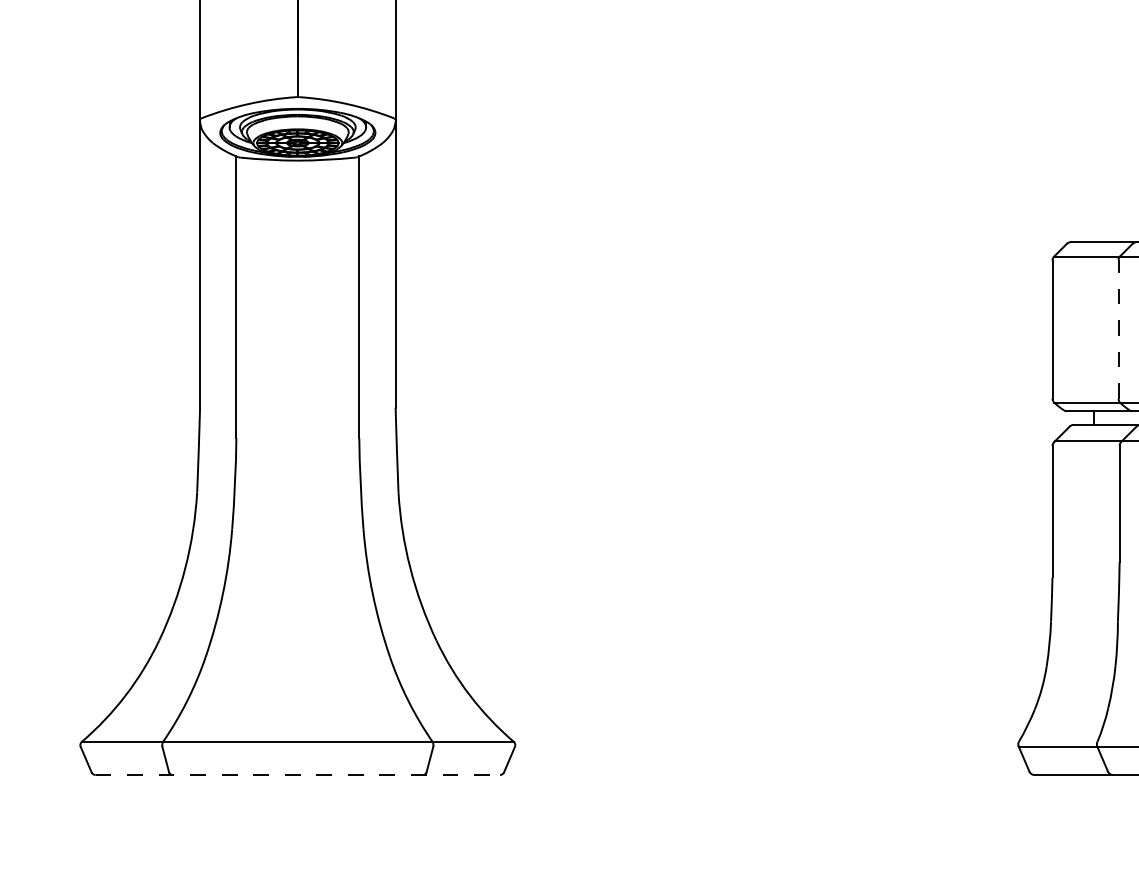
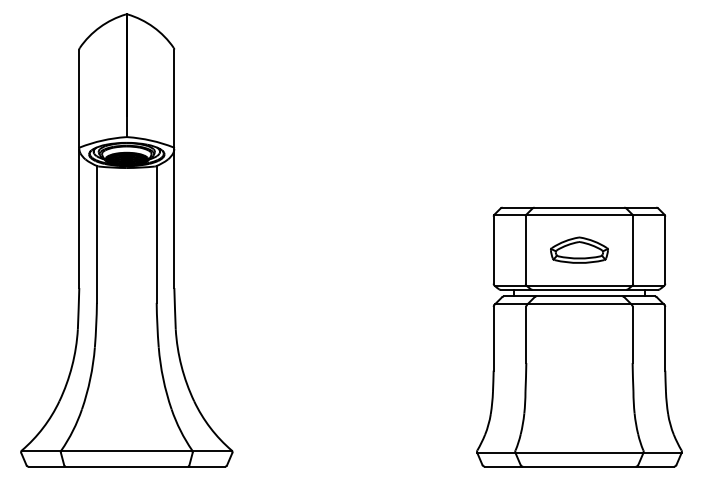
line: (1117, 330) -> (525, 250), dashed -> solid
line: (299, 774) -> (127, 466), dashed -> solid

